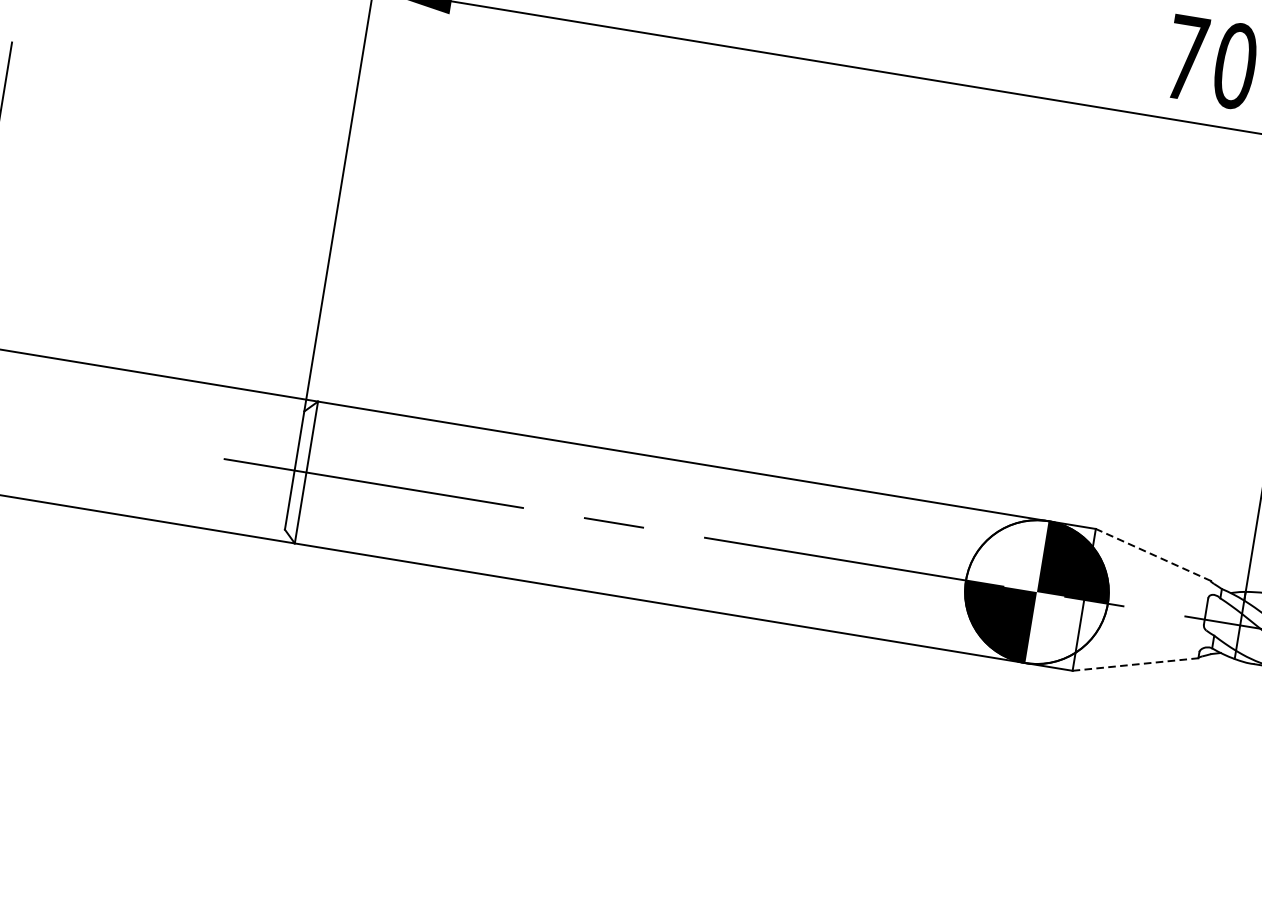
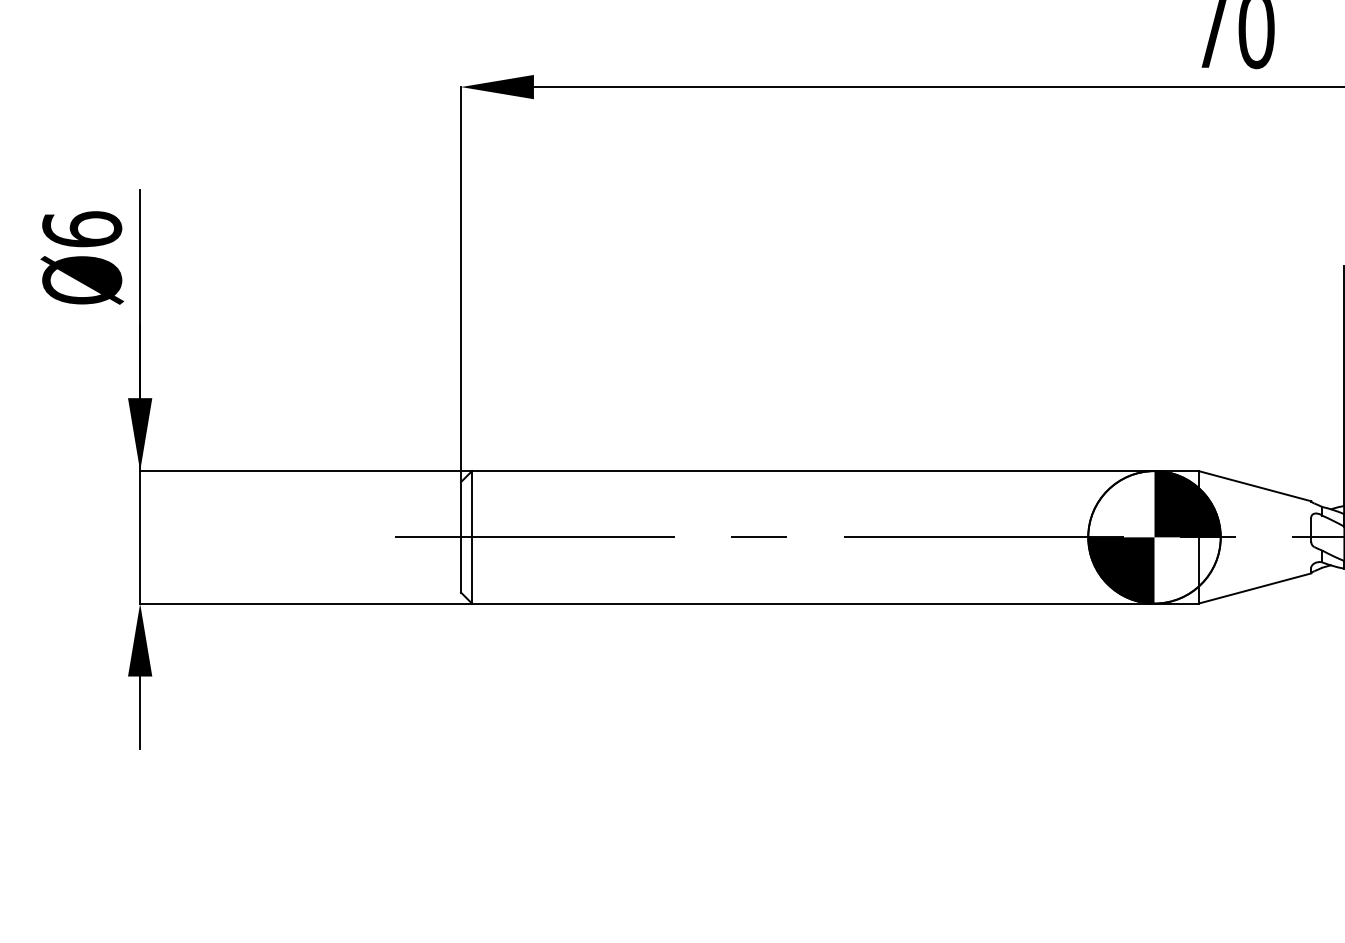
line: (1152, 555) -> (1254, 486), dashed -> solid
line: (1136, 664) -> (1255, 588), dashed -> solid

